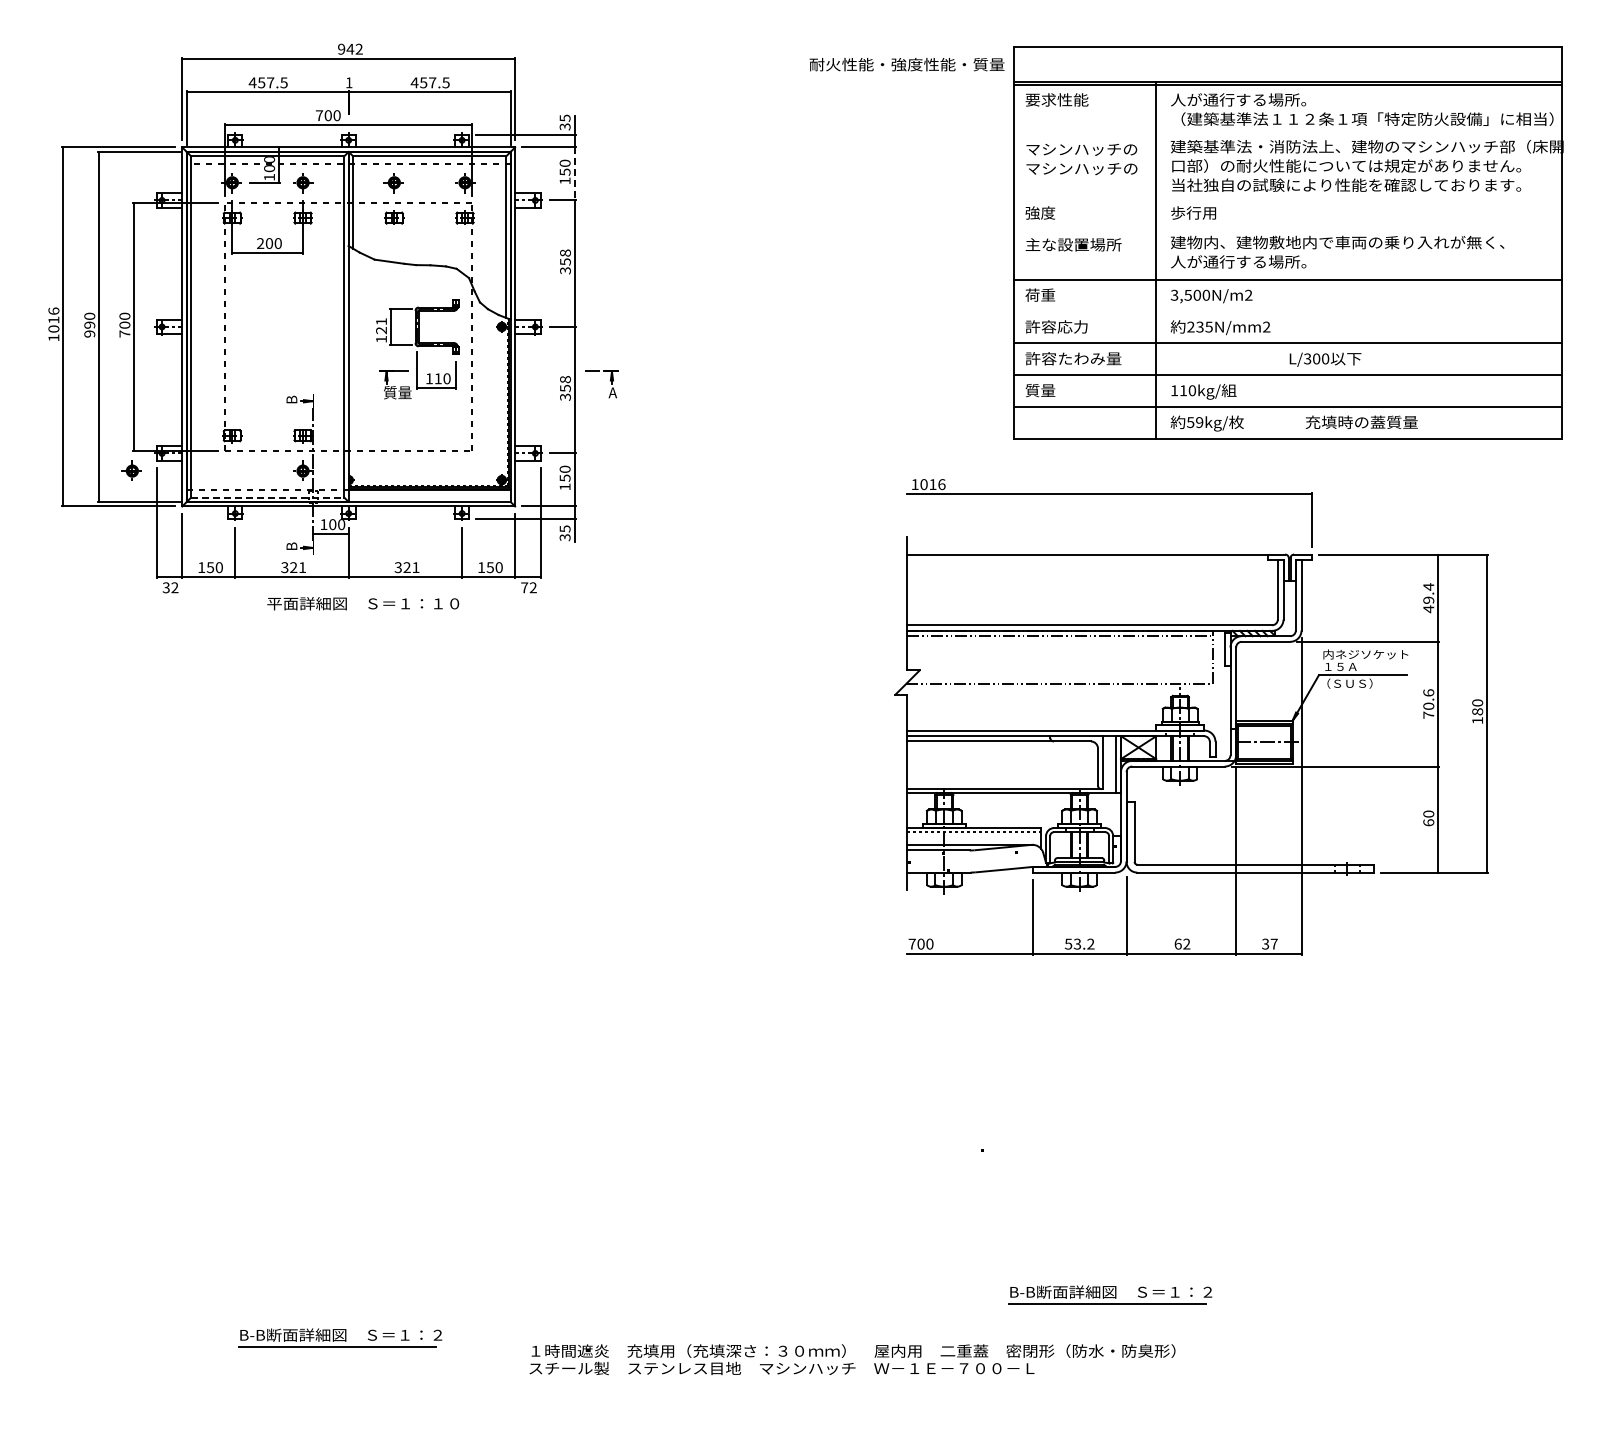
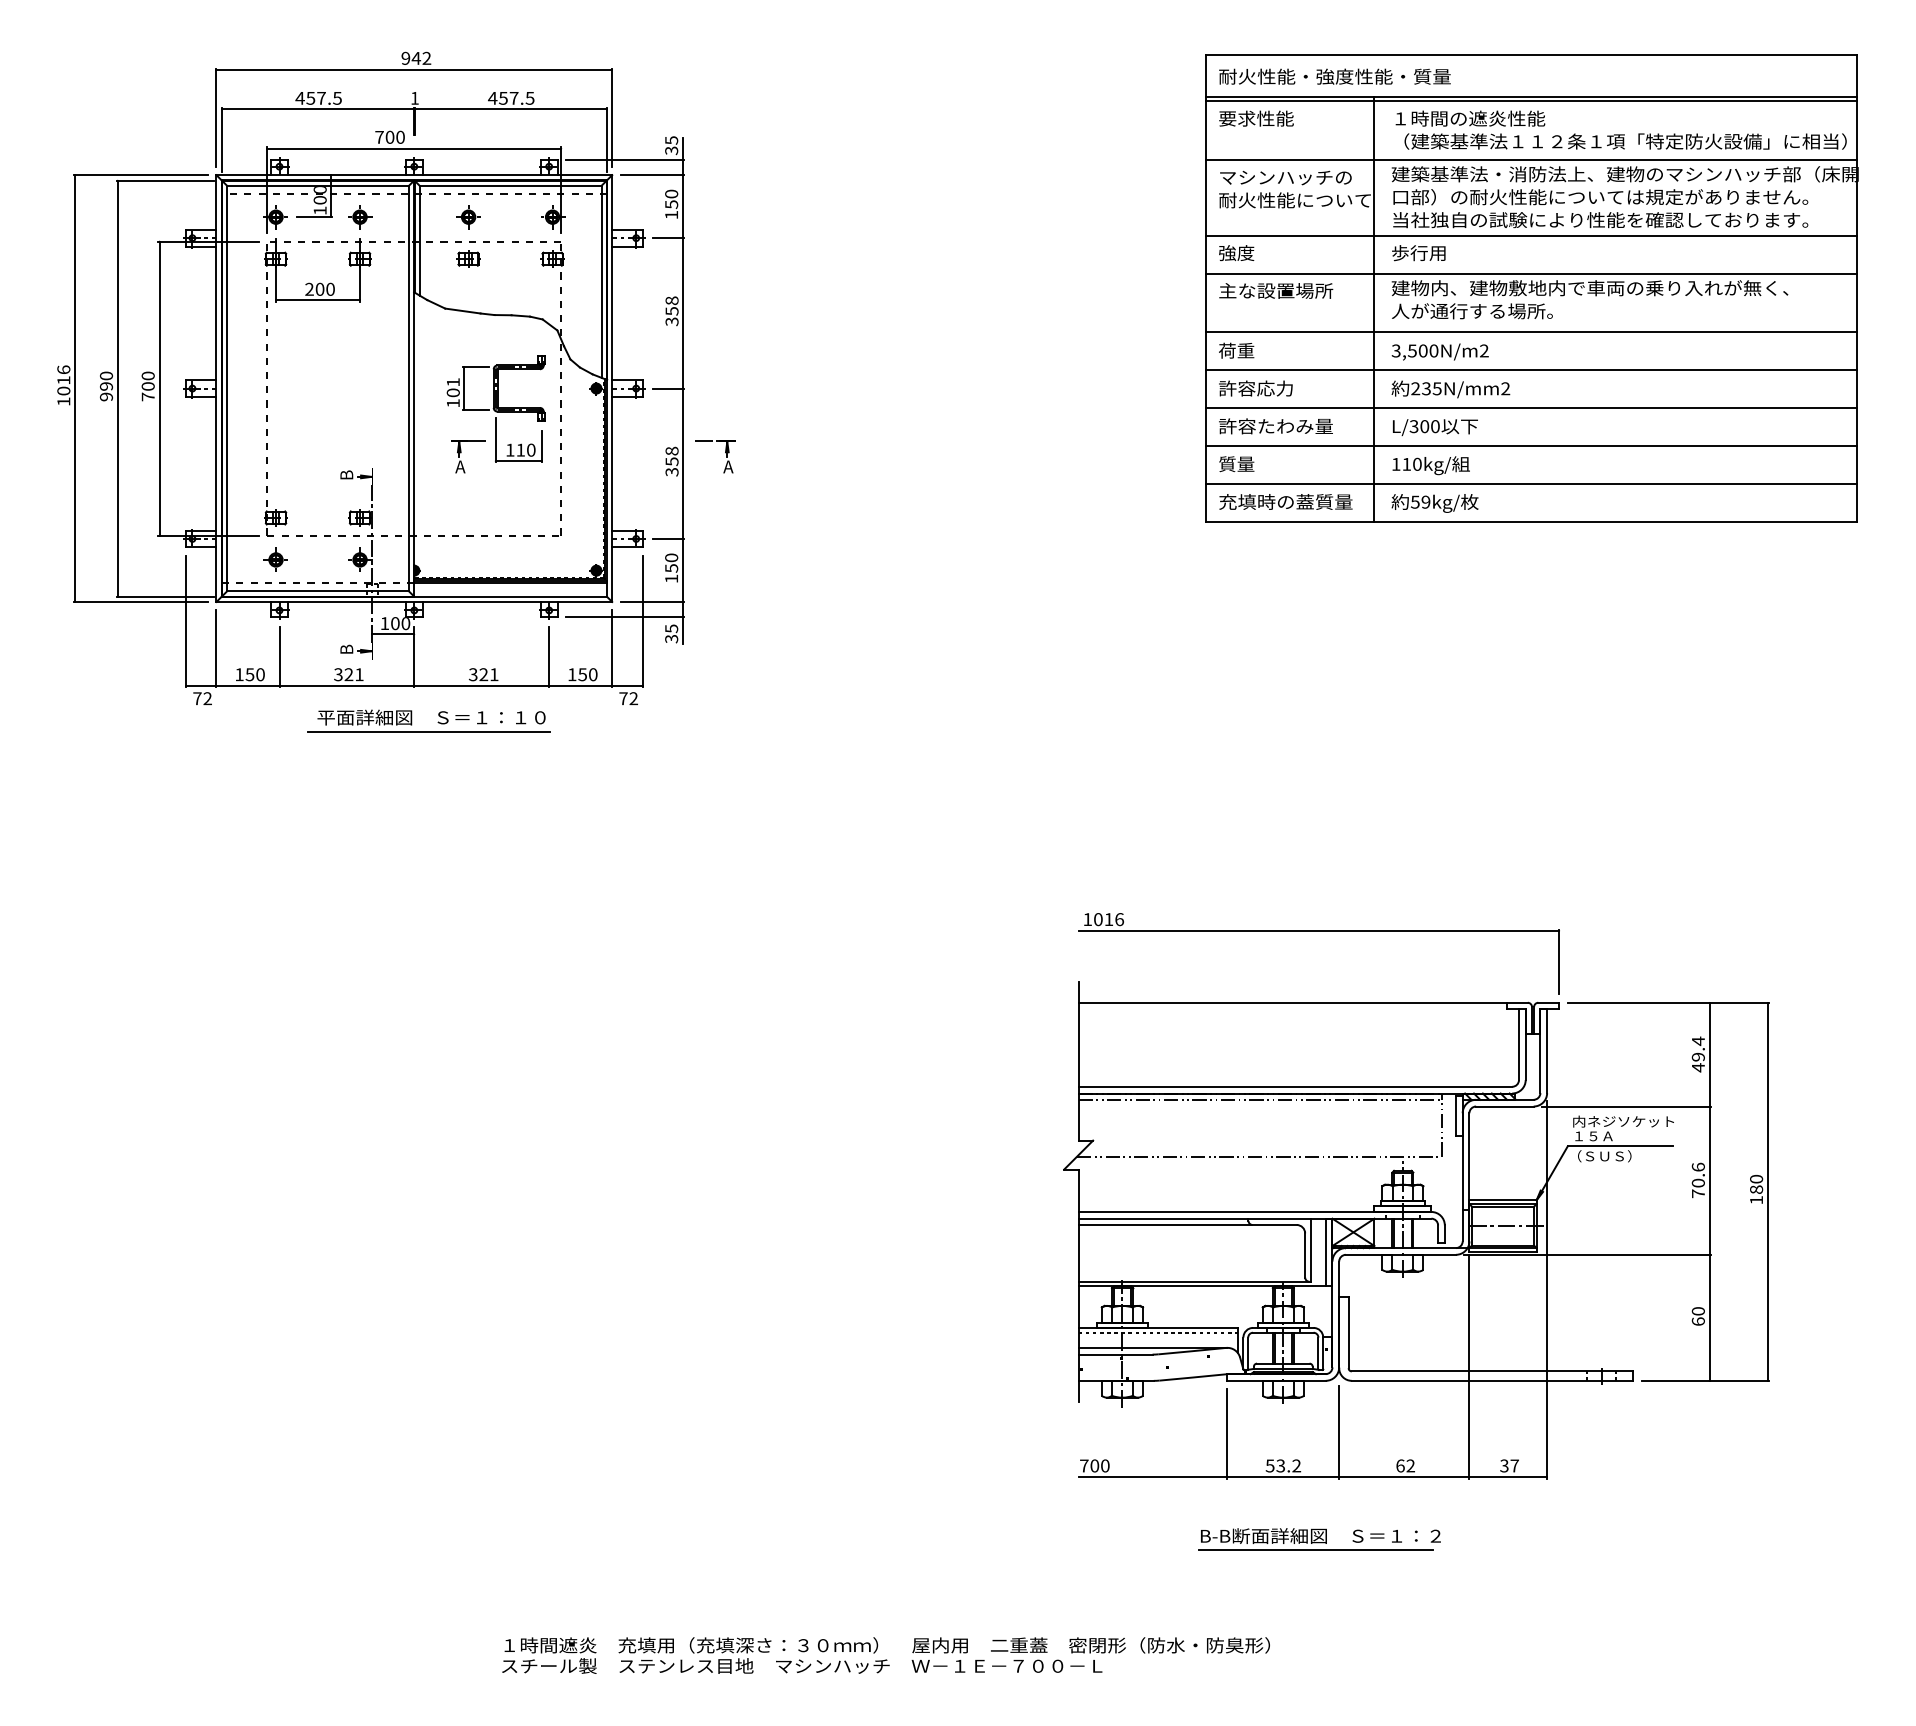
text: (906, 64) -> (1334, 76), moved
text: (1238, 99) -> (1472, 118), 人が通行する場所。 -> １時間の遮炎性能
line: (1287, 134) -> (1530, 159), added
text: (1089, 168) -> (1295, 200), マシンハッチの -> 耐火性能について
line: (574, 173) -> (682, 206), dashed -> solid
line: (1287, 198) -> (1530, 235), added
line: (1287, 230) -> (1530, 273), added
line: (1287, 311) -> (1530, 370), added
text: (381, 330) -> (453, 392), 121 -> 101
text: (1325, 359) -> (1435, 427), moved
text: (397, 392) -> (472, 466), 質量 -> A
text: (1361, 421) -> (1285, 500), moved
part: (131, 470) -> (274, 559), moved
line: (267, 497) -> (317, 591), dashed -> solid
text: (165, 587) -> (196, 698), 32 -> 72
line: (360, 615) -> (428, 731), added
part: (1191, 717) -> (1416, 1196), moved
part: (340, 1337) -> (404, 1590), removed
text: (852, 1359) -> (886, 1655), moved

